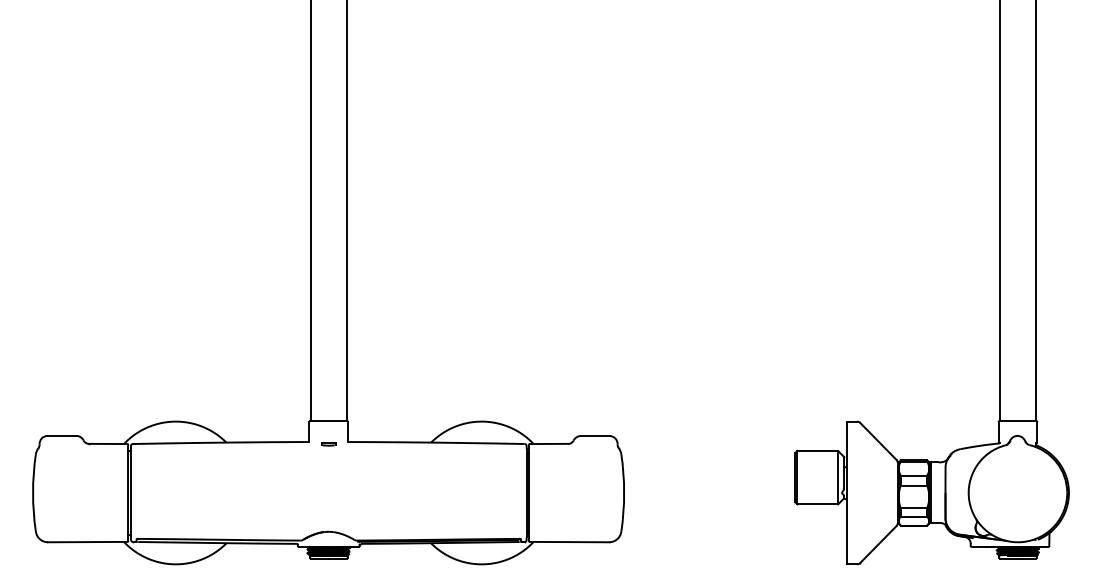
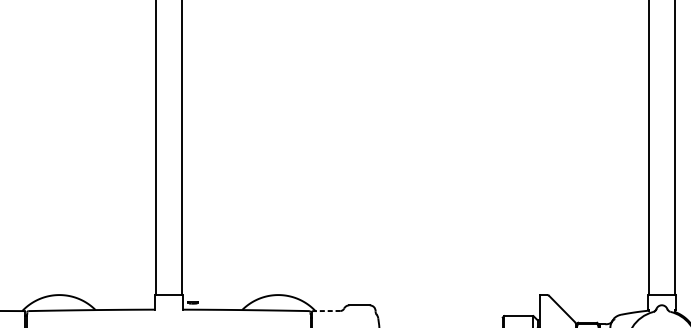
line: (548, 443) -> (326, 310), solid -> dashed
part: (328, 444) -> (193, 302), moved

